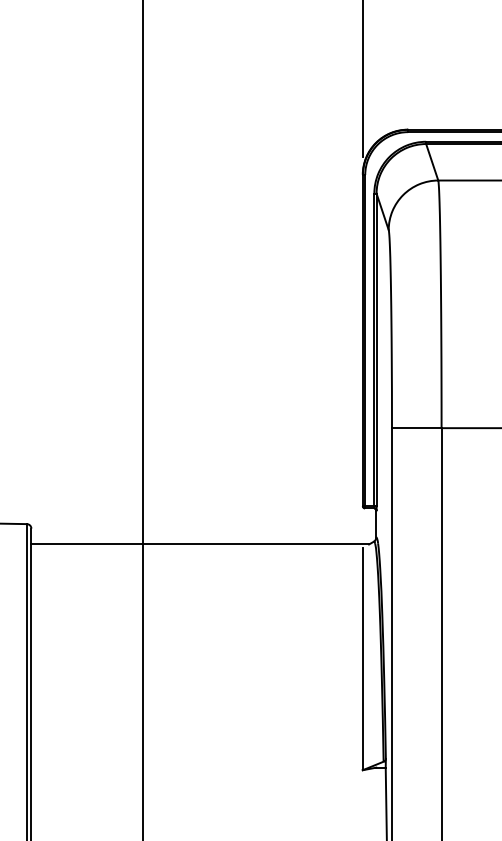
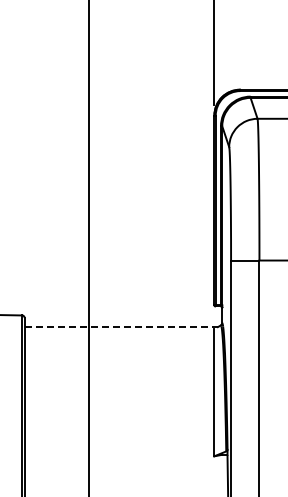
line: (200, 545) -> (121, 327), solid -> dashed

